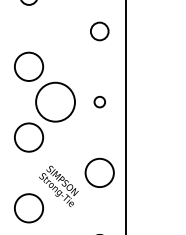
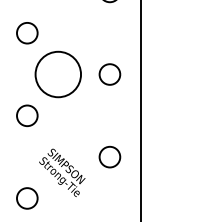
circle: (28, 66) -> (26, 32), size x0.62
circle: (99, 101) -> (109, 73), size x1.67
circle: (28, 137) -> (26, 115), size x0.62
circle: (99, 172) -> (109, 156), size x0.62
circle: (28, 208) -> (26, 198), size x0.62

